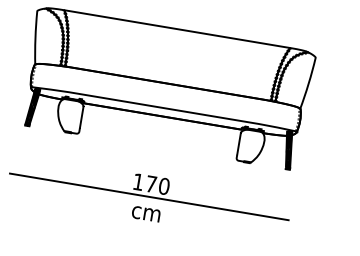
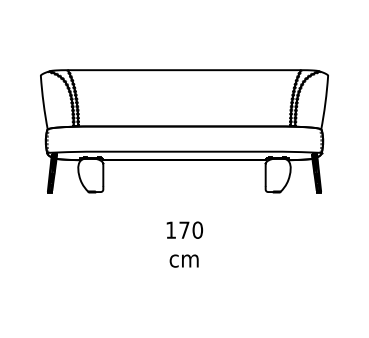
line: (149, 197) -> (184, 243), removed

